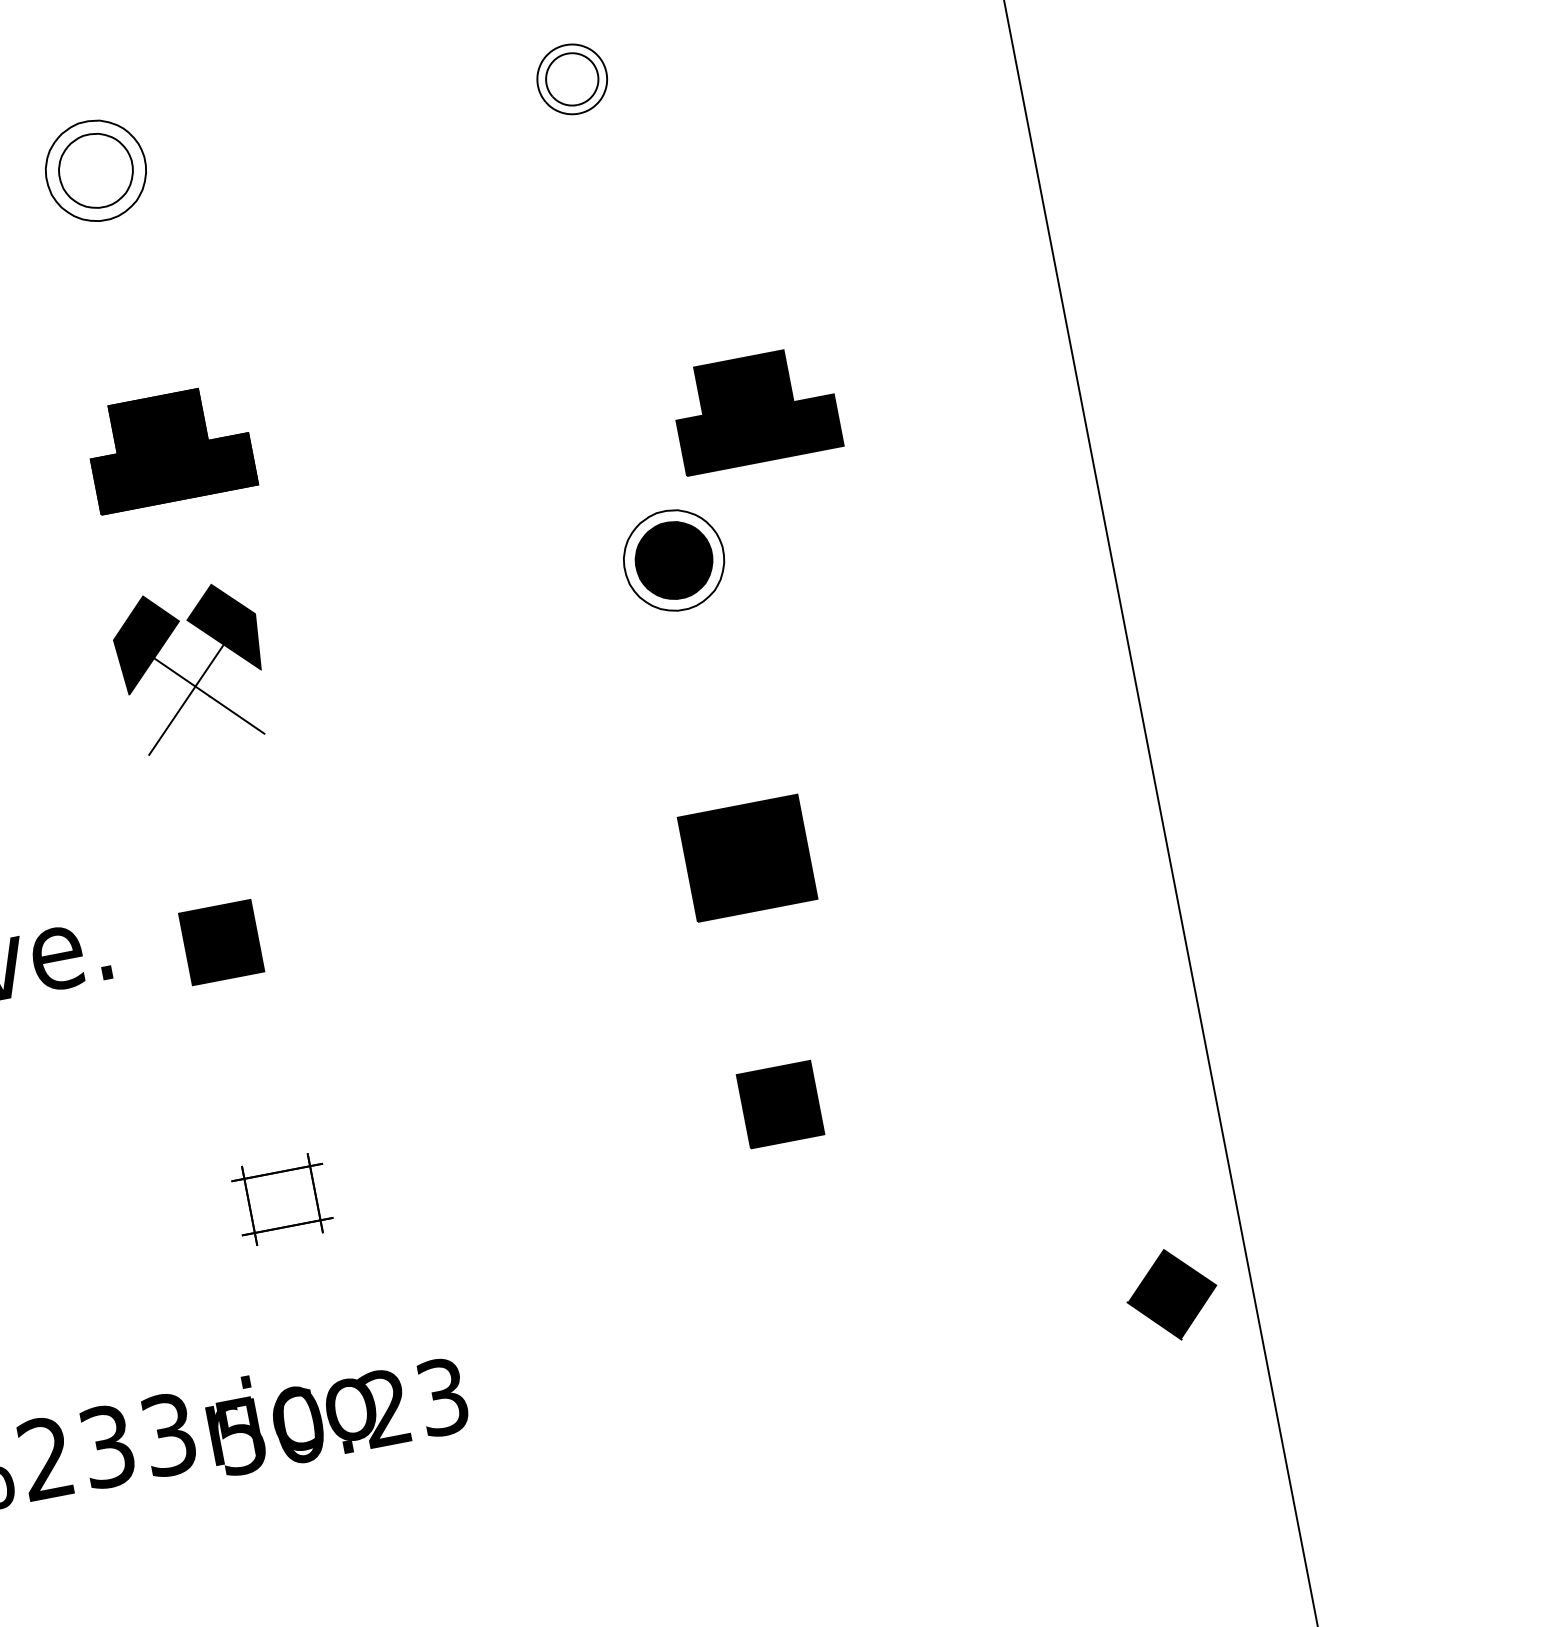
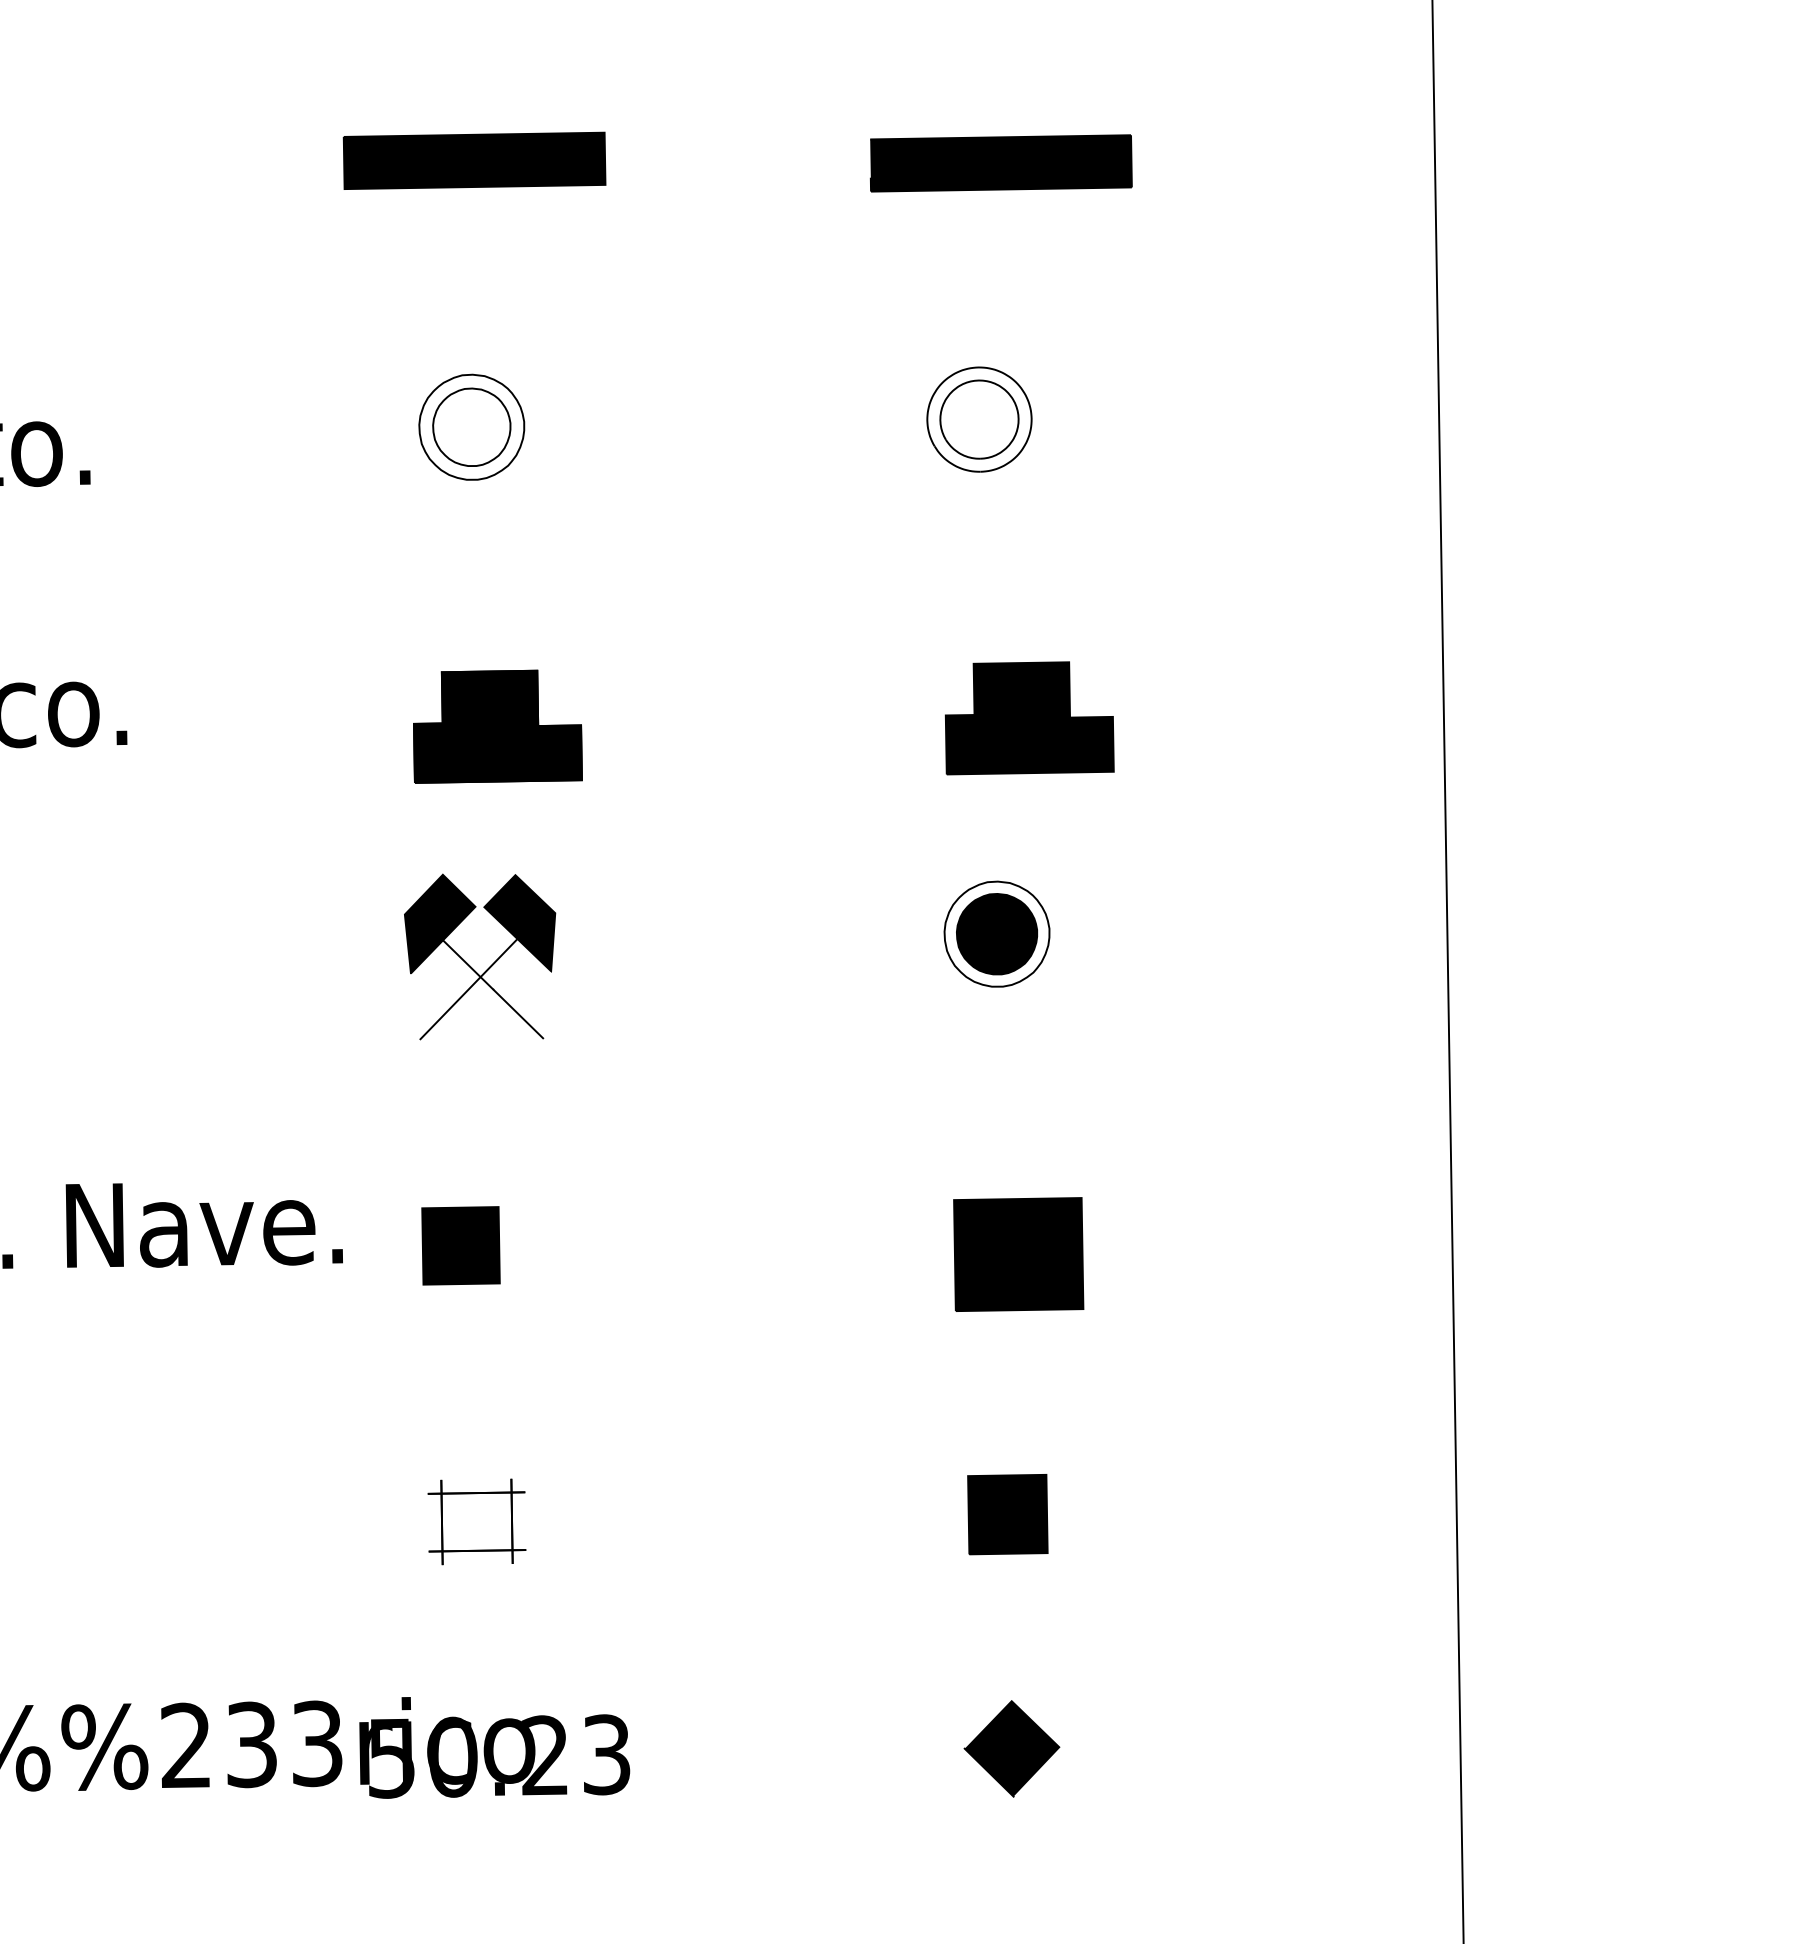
part: (572, 79) -> (979, 419), size x1.43
part: (755, 409) -> (1029, 718), moved
part: (1171, 1294) -> (1011, 1748), moved

